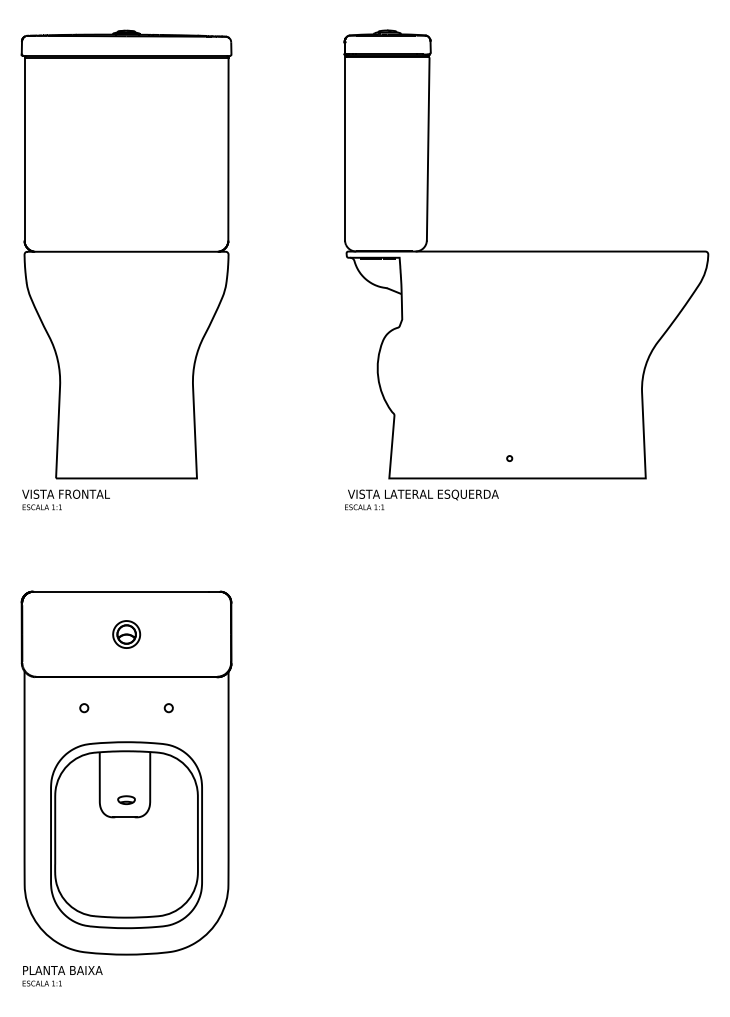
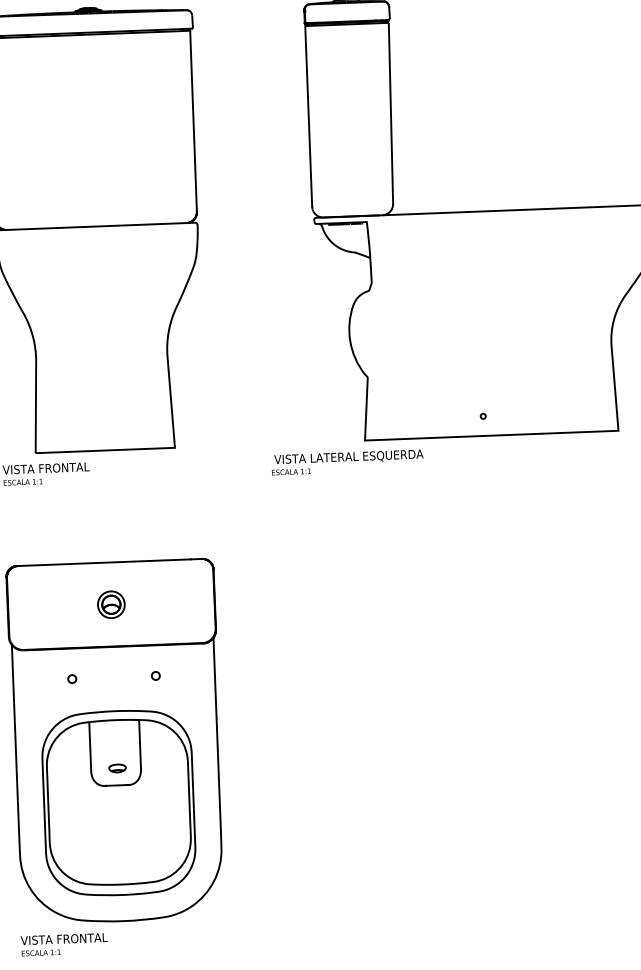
text: (421, 499) -> (347, 462), moved
text: (65, 970) -> (63, 939), PLANTA BAIXA -> VISTA FRONTAL

